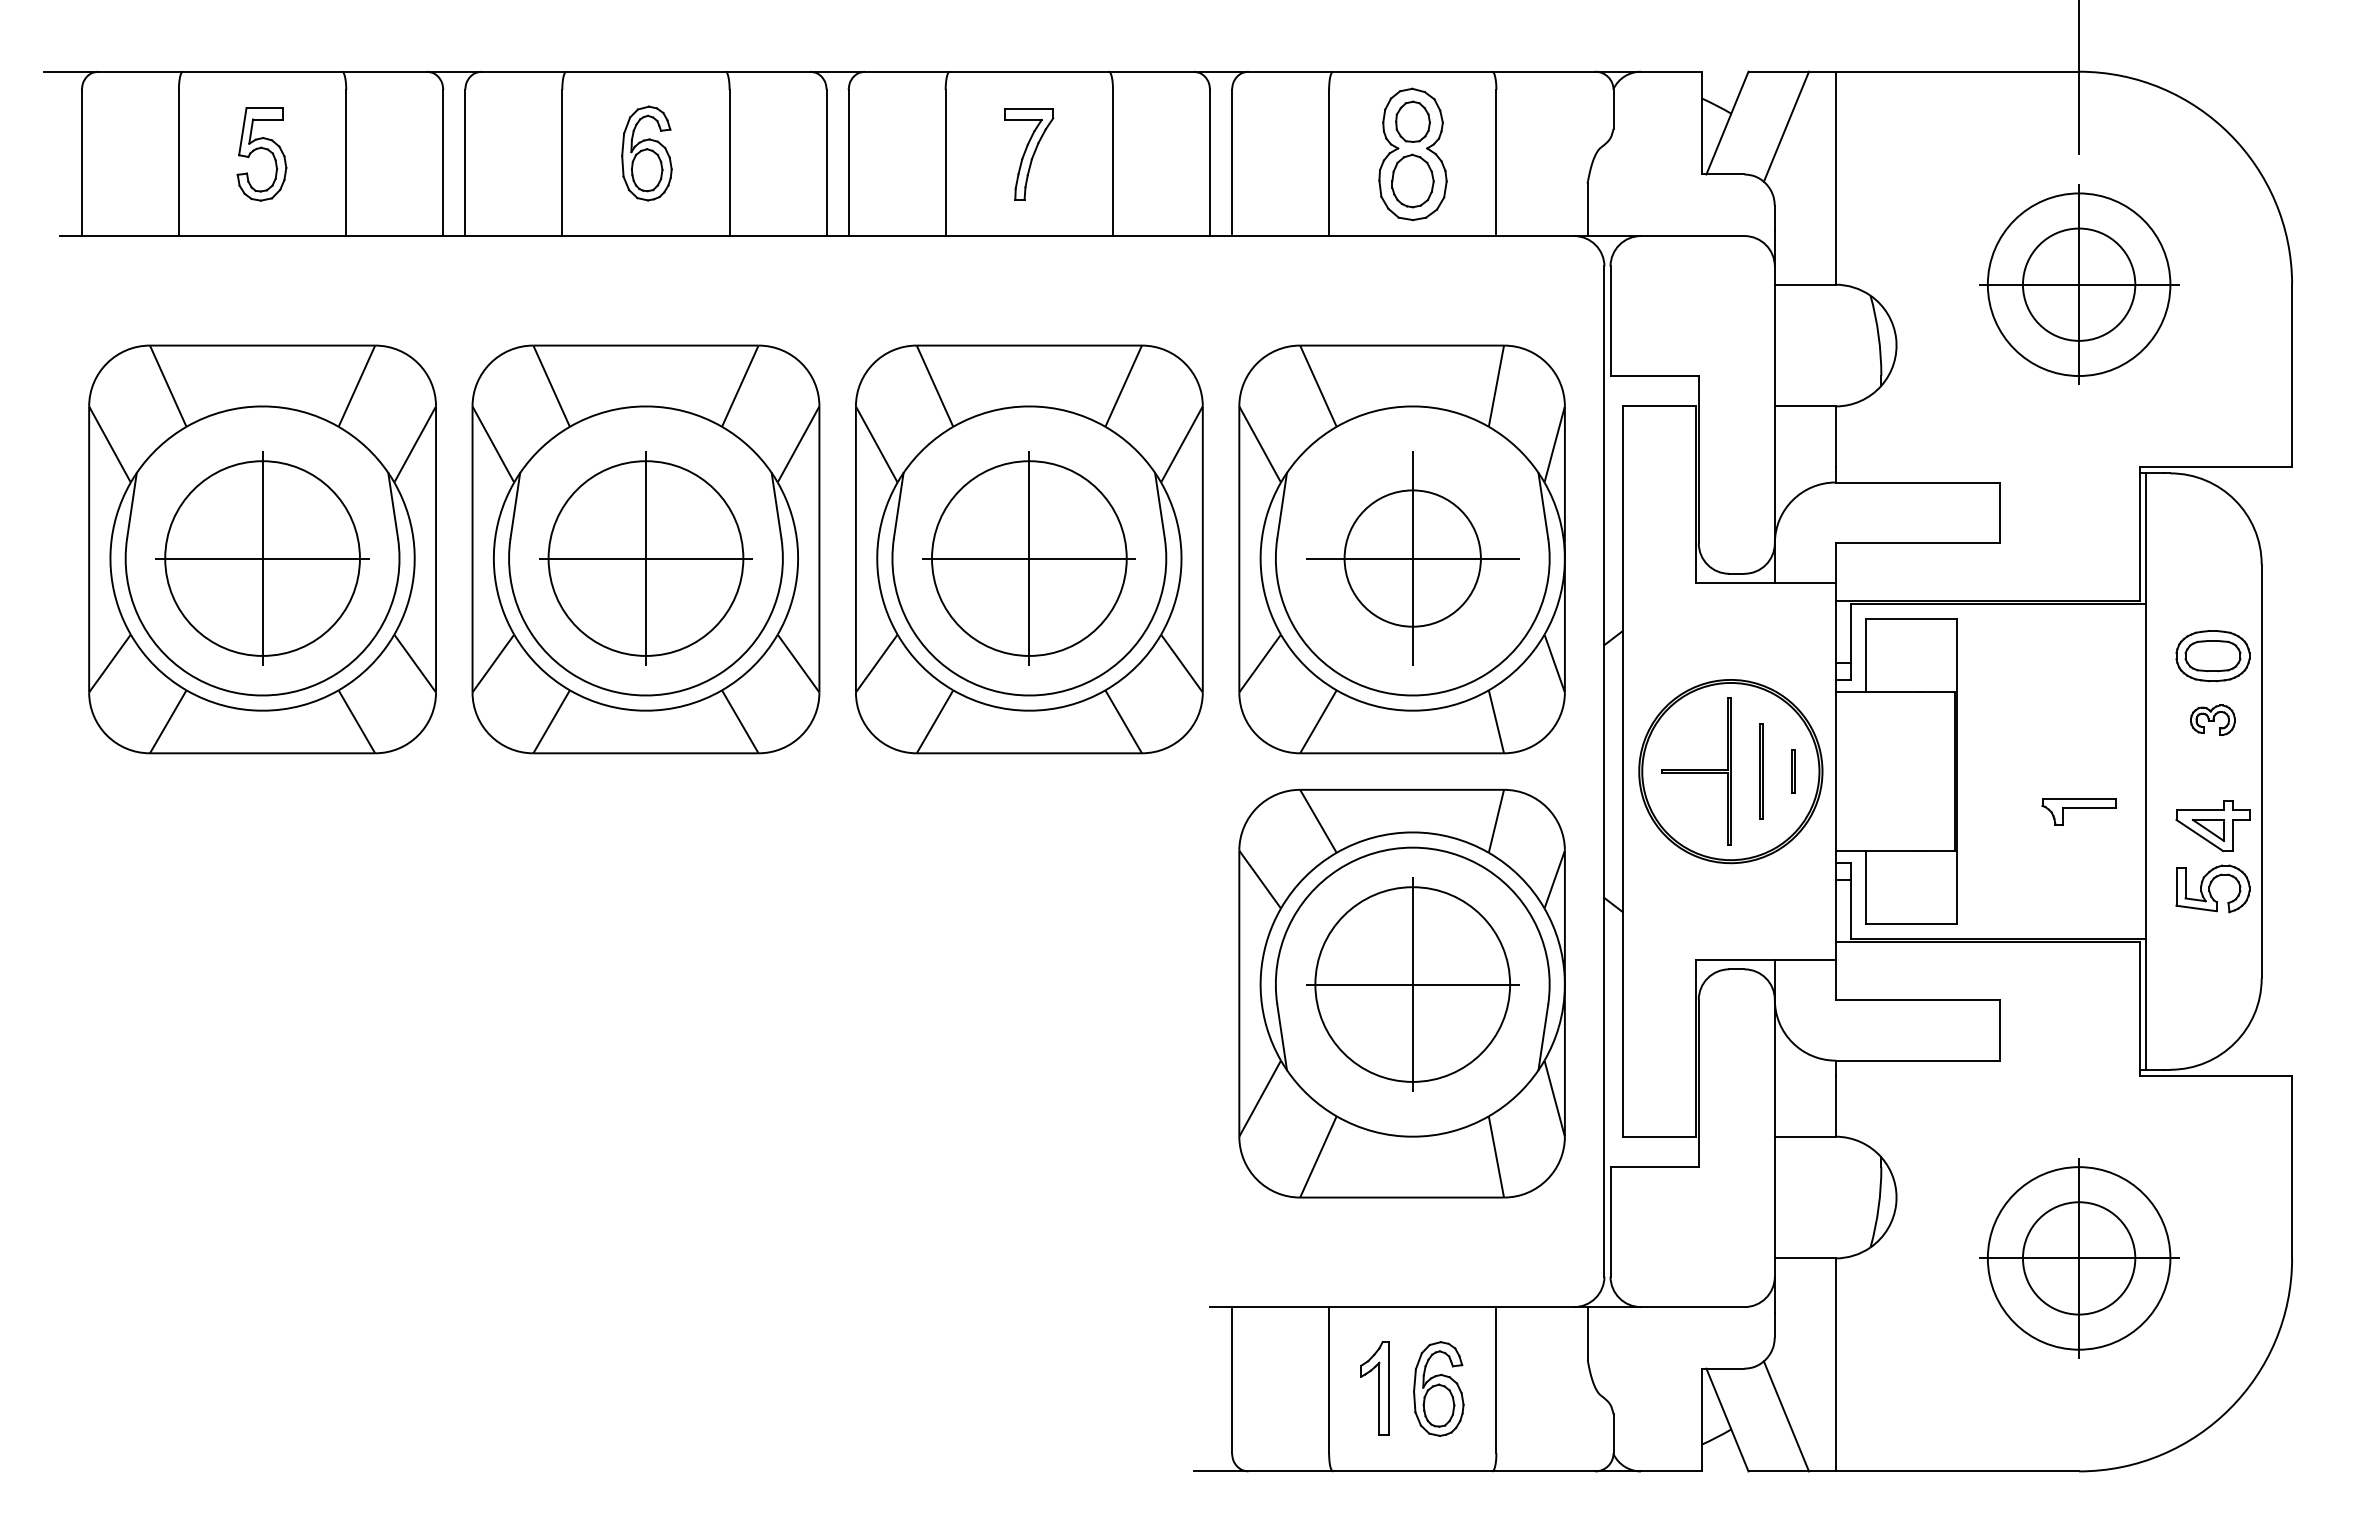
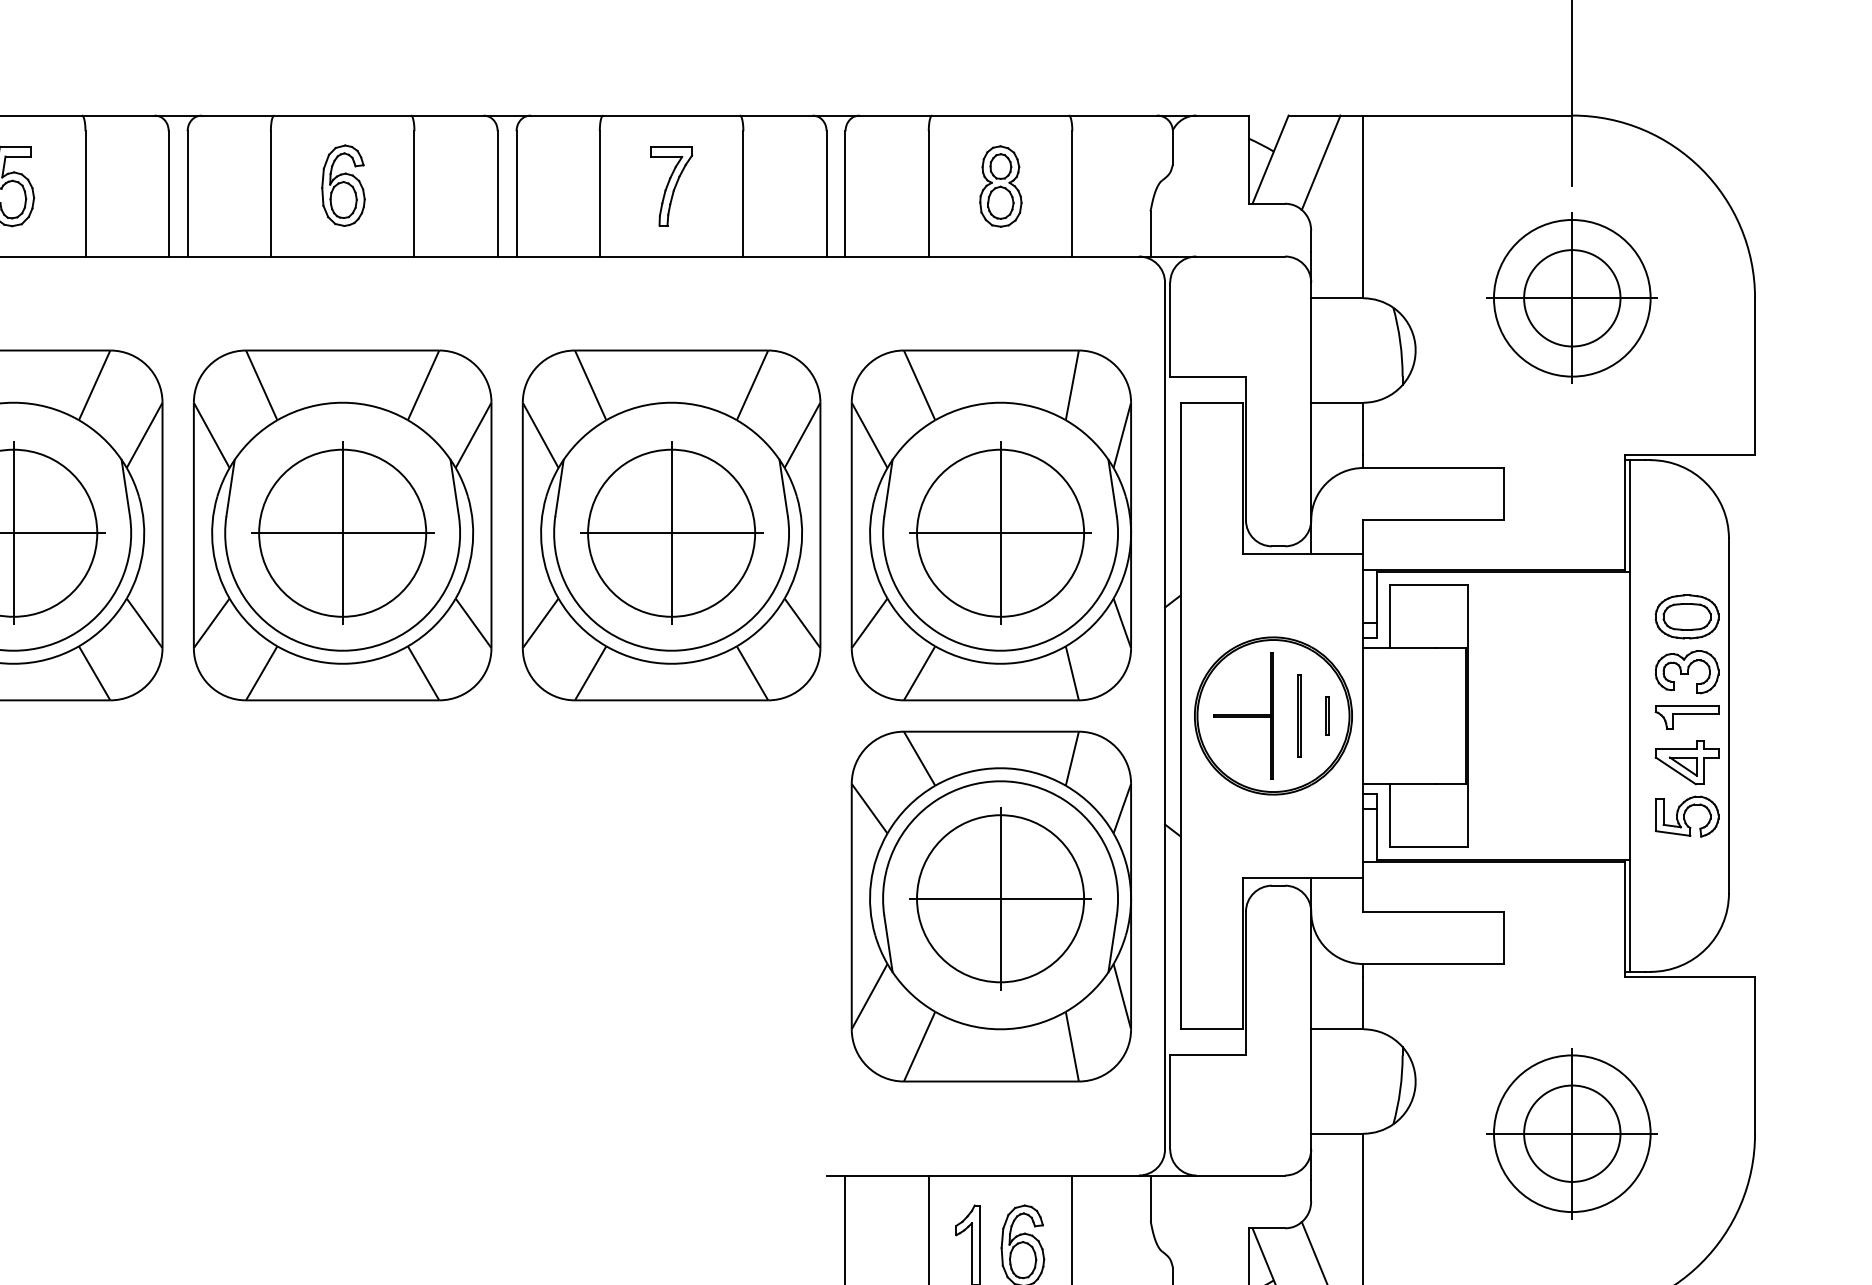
part: (1413, 154) -> (1001, 186), size x0.71
circle: (1412, 558) -> (1000, 533), size x1.43
part: (2212, 719) -> (1686, 671), size x1.67
part: (2078, 811) -> (1686, 716), moved

